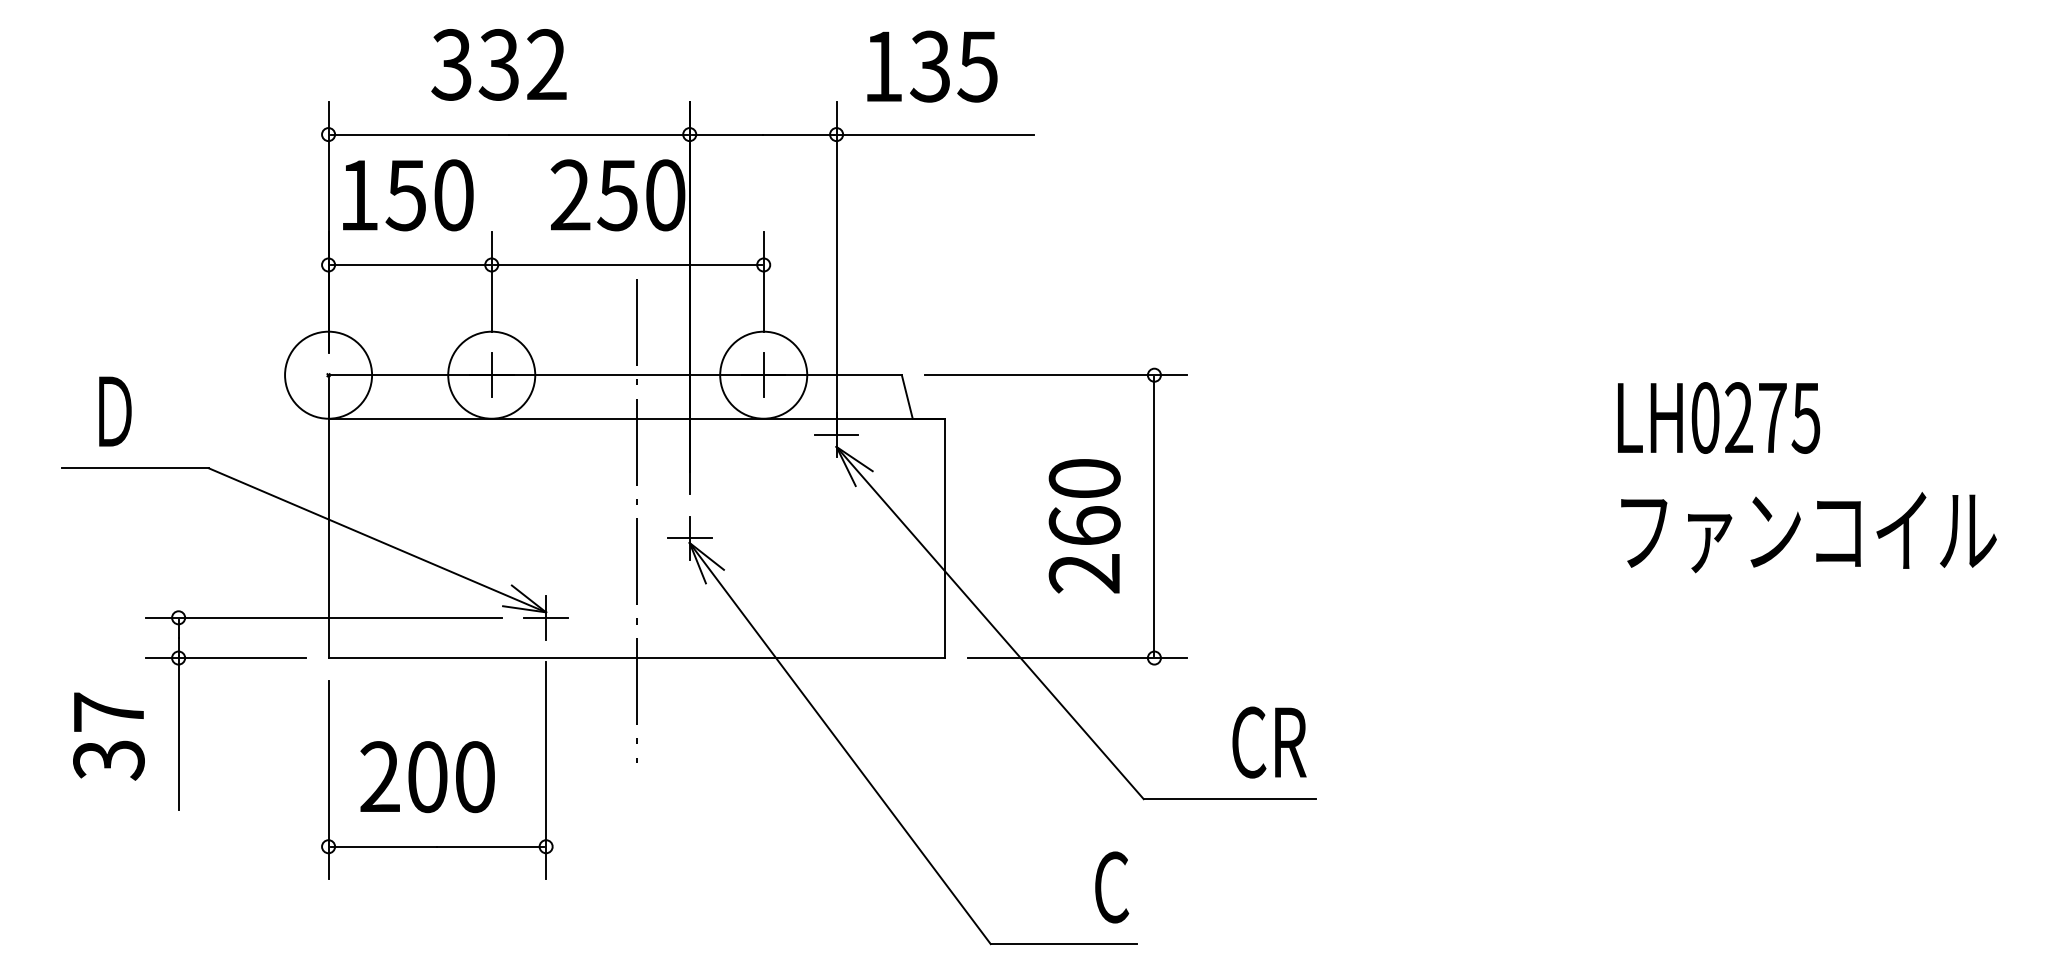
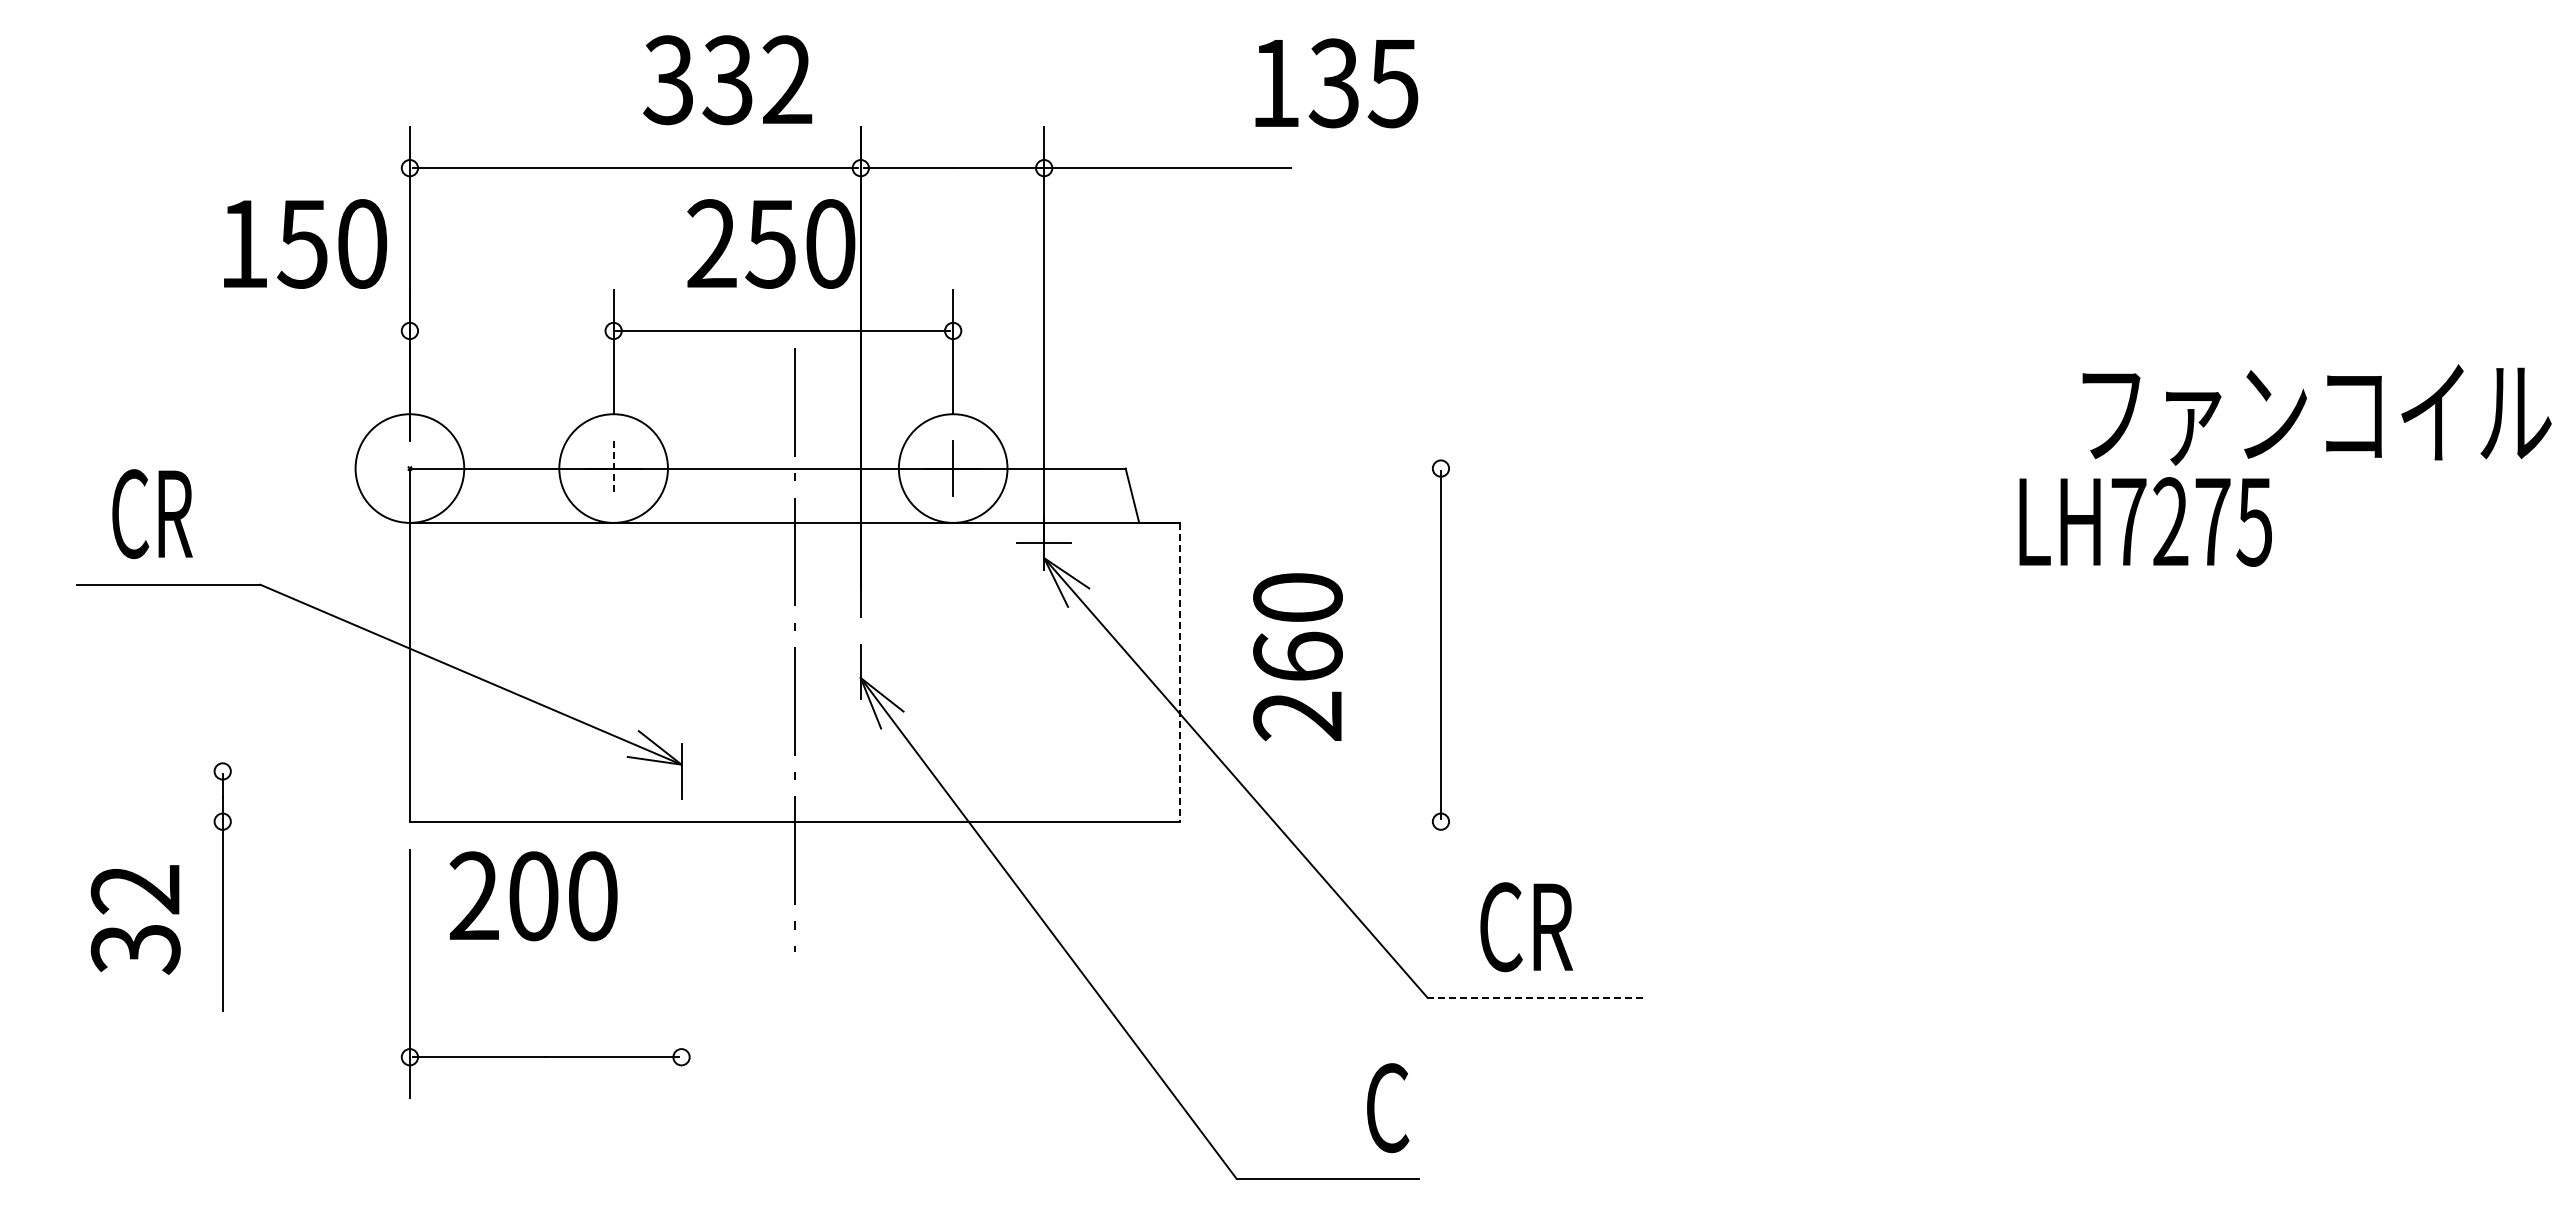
text: (498, 65) -> (727, 80), moved
text: (932, 66) -> (1336, 83), moved
text: (408, 194) -> (305, 243), moved
line: (409, 264) -> (511, 330), removed
line: (491, 375) -> (613, 469), solid -> dashed
line: (1055, 375) -> (1317, 468), removed
text: (122, 412) -> (152, 514), Ｄ -> CR
text: (1705, 417) -> (2128, 521), LH0275 -> LH7275
text: (1084, 526) -> (1297, 657), moved
text: (1808, 532) -> (2316, 414), moved
line: (689, 538) -> (860, 672), removed
line: (944, 538) -> (1179, 672), solid -> dashed
line: (323, 617) -> (403, 771), removed
line: (546, 617) -> (681, 771), removed
line: (225, 657) -> (281, 821), removed
line: (1077, 657) -> (1344, 821), removed
text: (107, 712) -> (134, 889), 37 -> 32
text: (1269, 742) -> (1526, 927), moved
line: (546, 770) -> (681, 962), removed
text: (427, 777) -> (533, 896), moved
line: (1230, 798) -> (1535, 997), solid -> dashed

